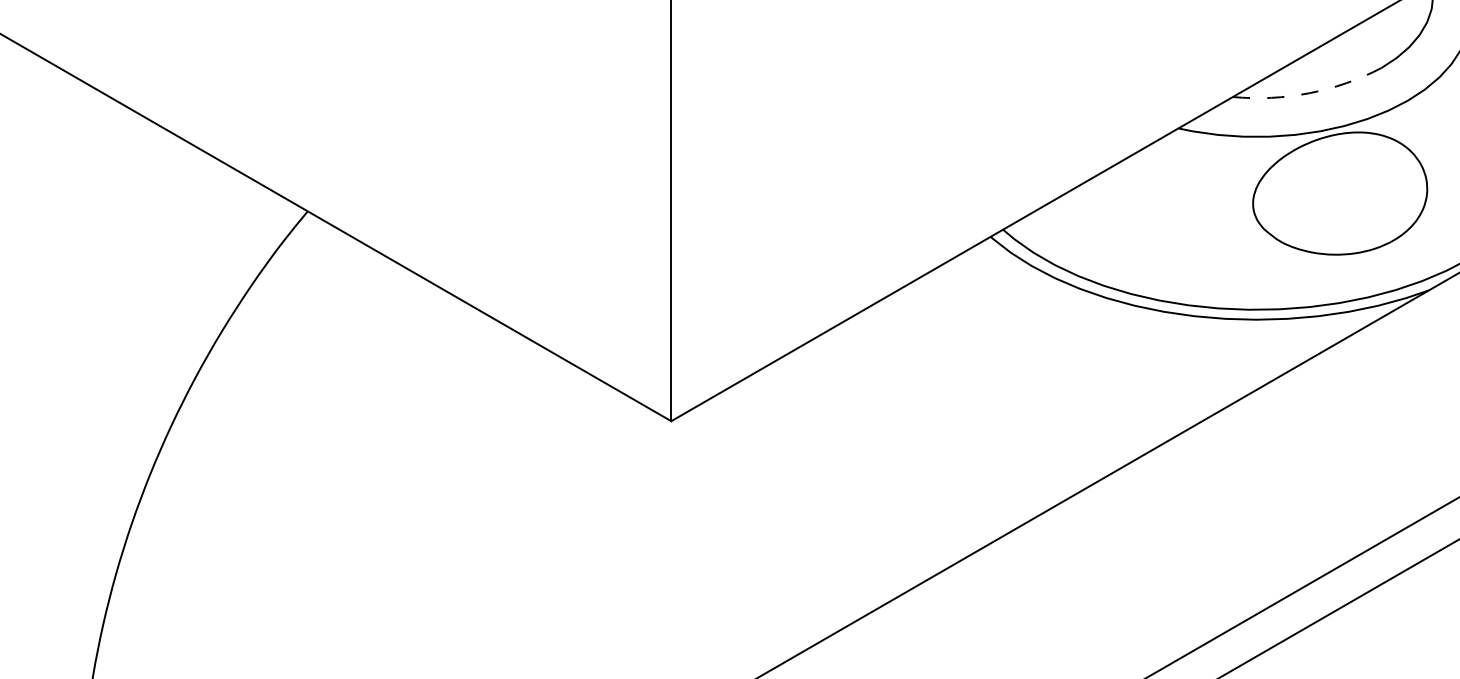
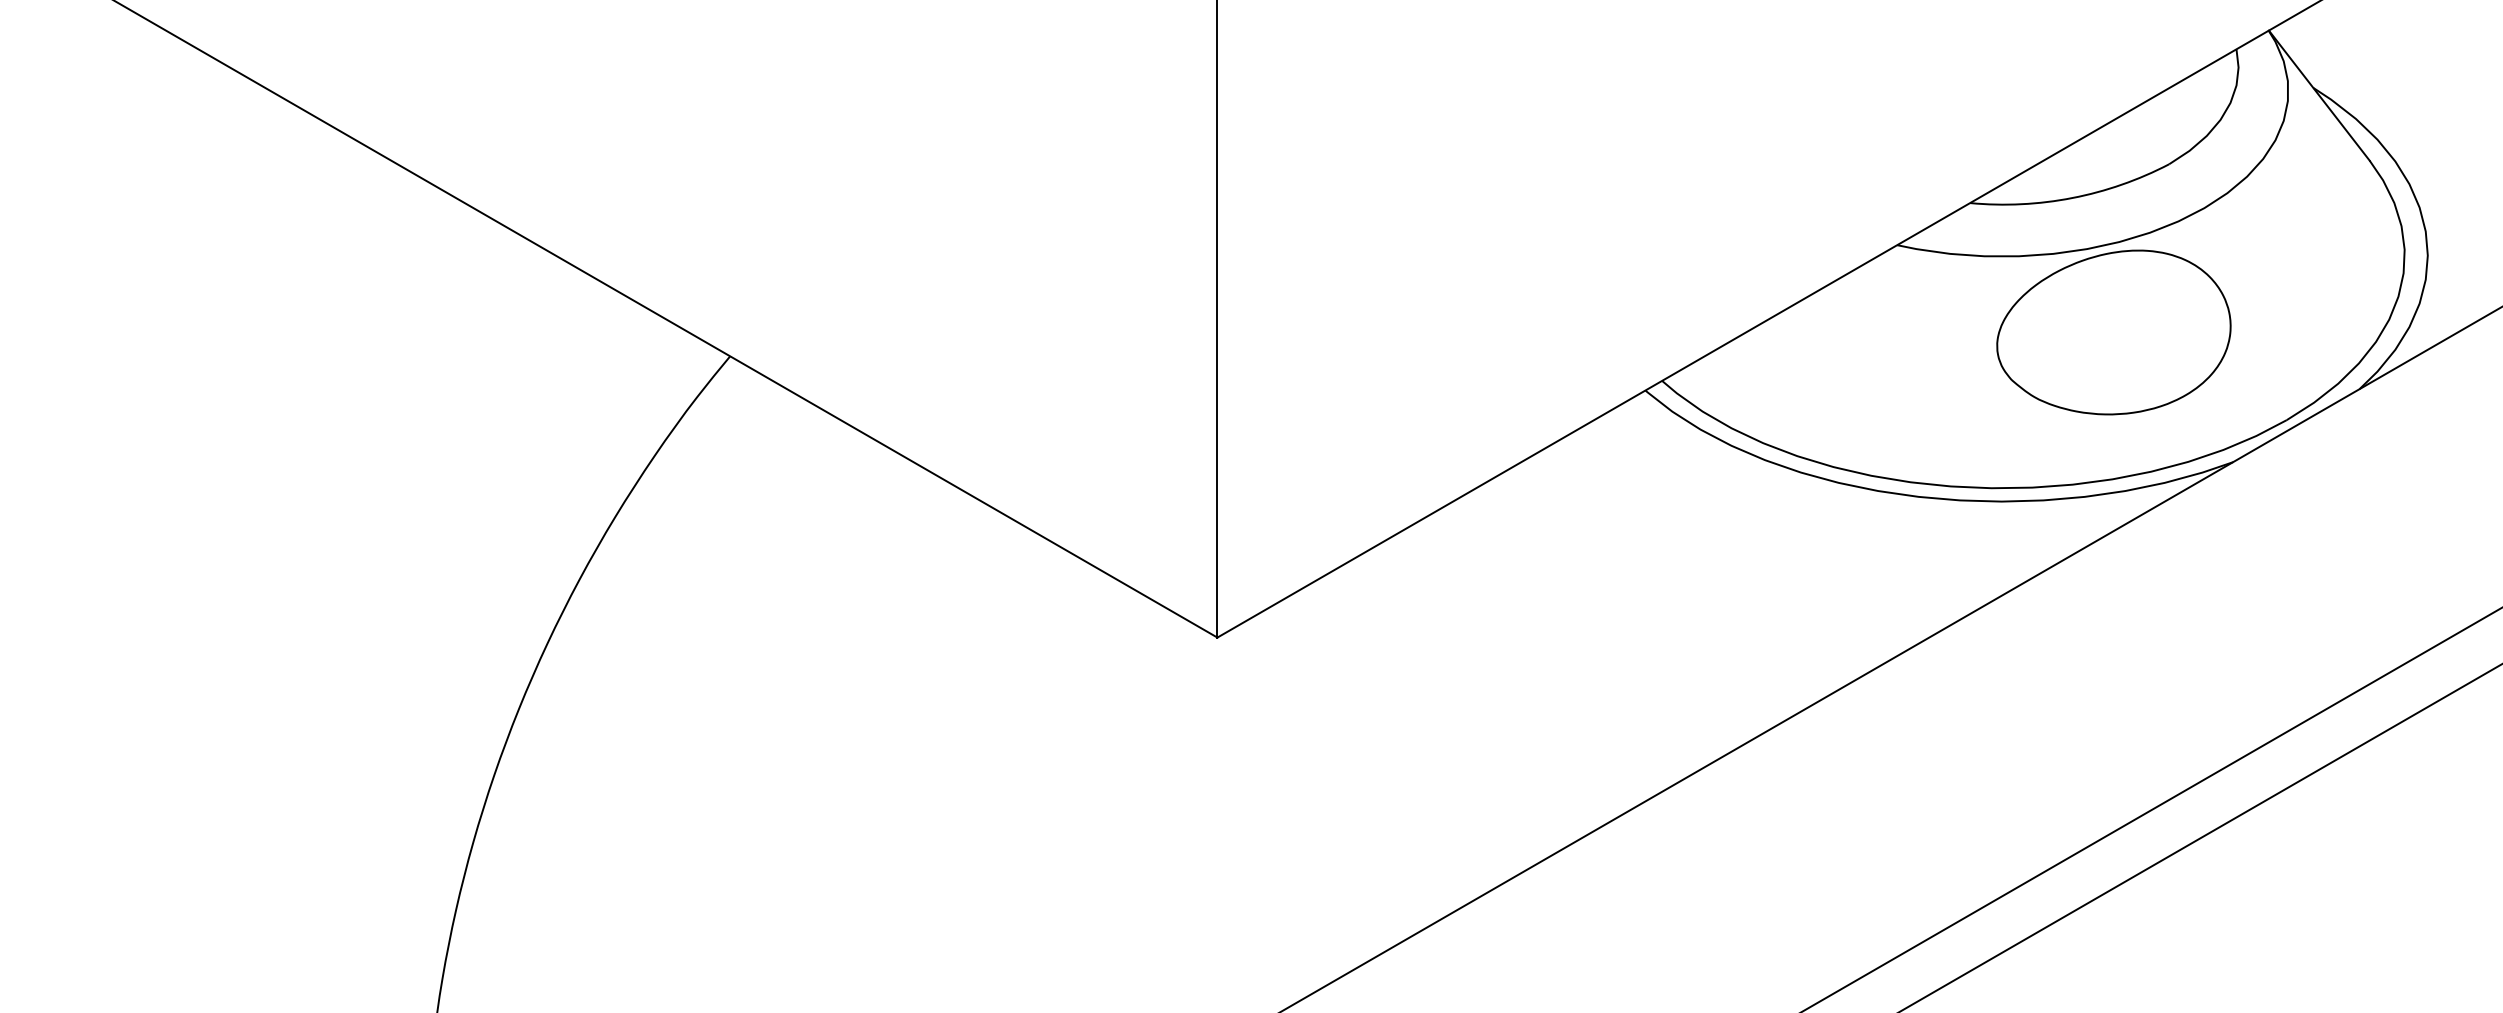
arc: (1309, 93) -> (2072, 198), dashed -> solid

